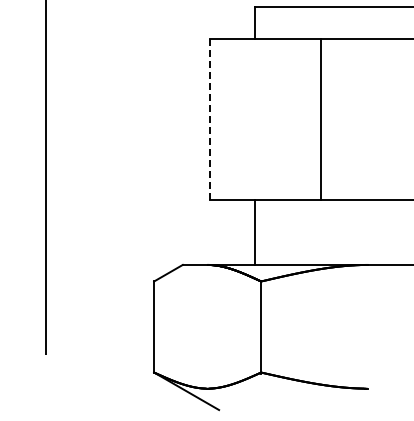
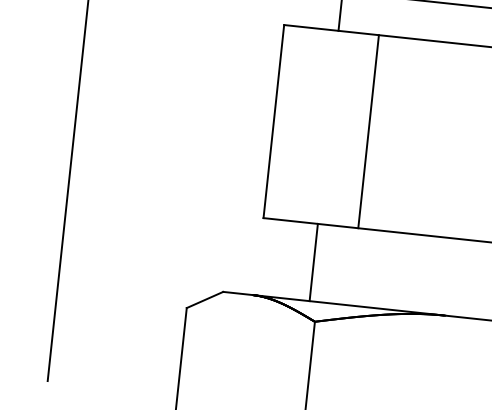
line: (209, 119) -> (273, 121), dashed -> solid
line: (320, 119) -> (368, 131), moved

